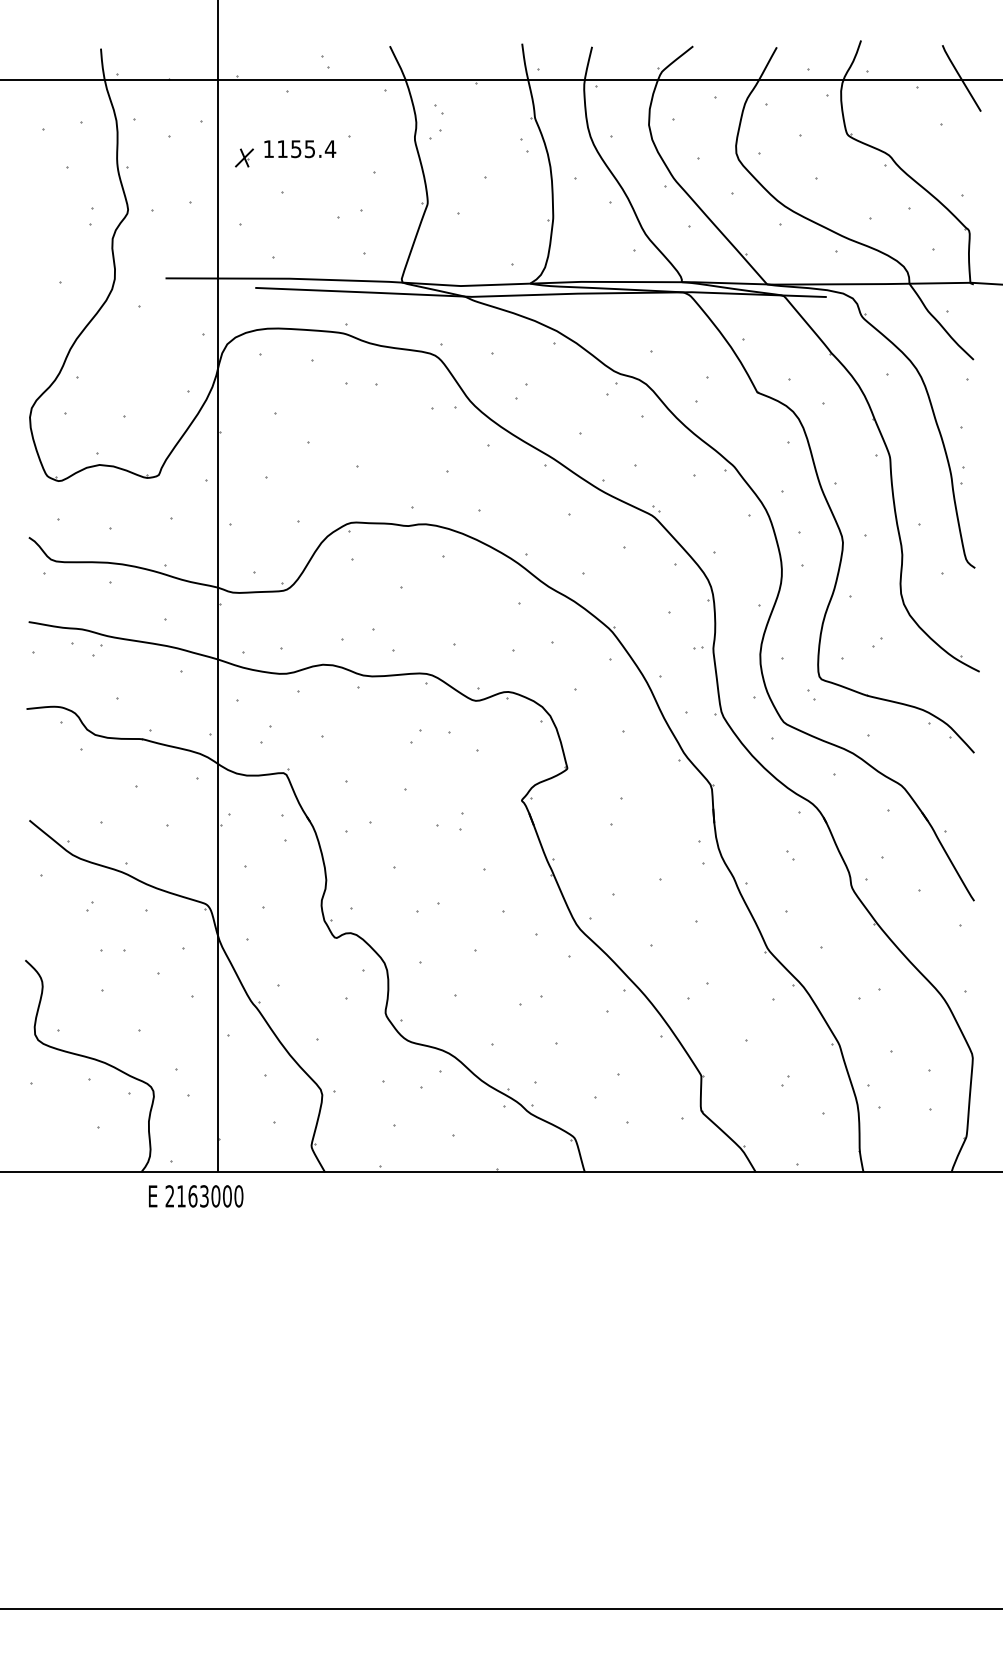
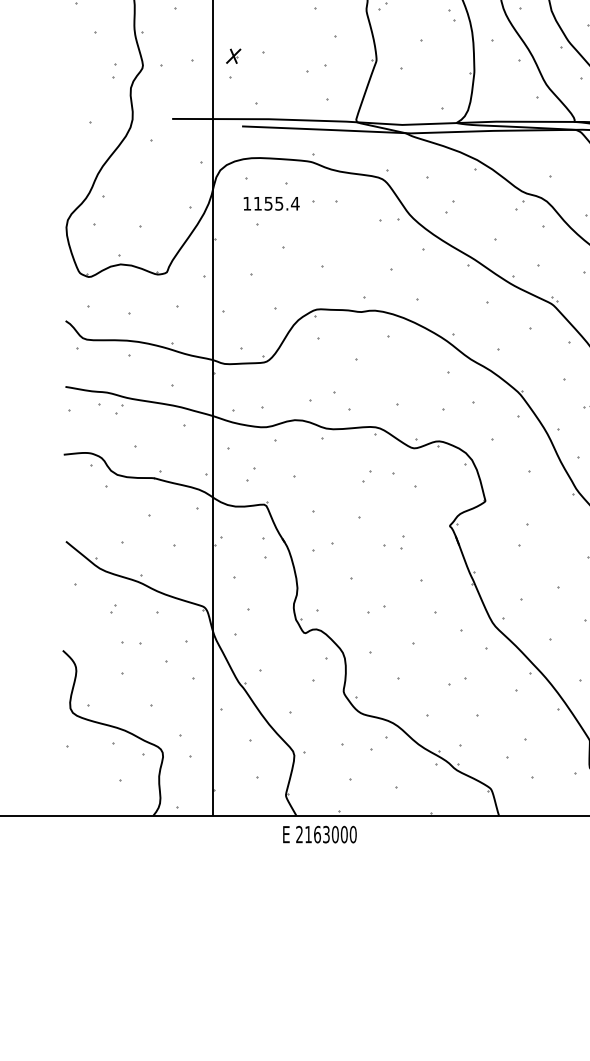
text: (300, 149) -> (271, 204), moved
part: (244, 157) -> (233, 55), moved
text: (196, 1196) -> (320, 834), moved

